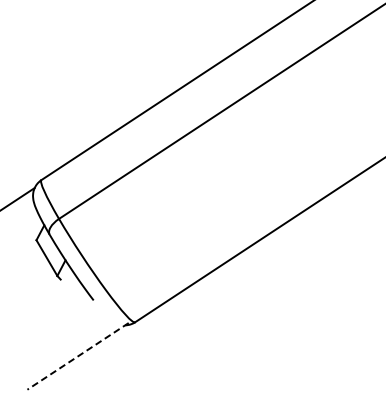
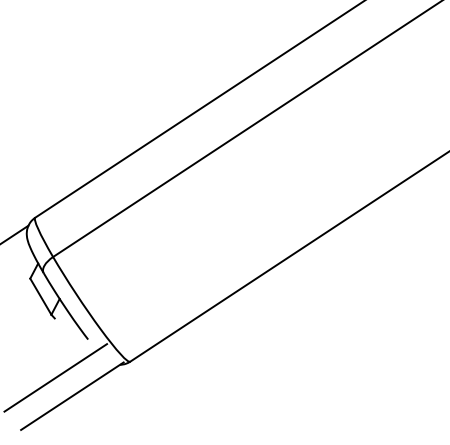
line: (61, 337) -> (55, 377), added
line: (77, 356) -> (71, 396), dashed -> solid

